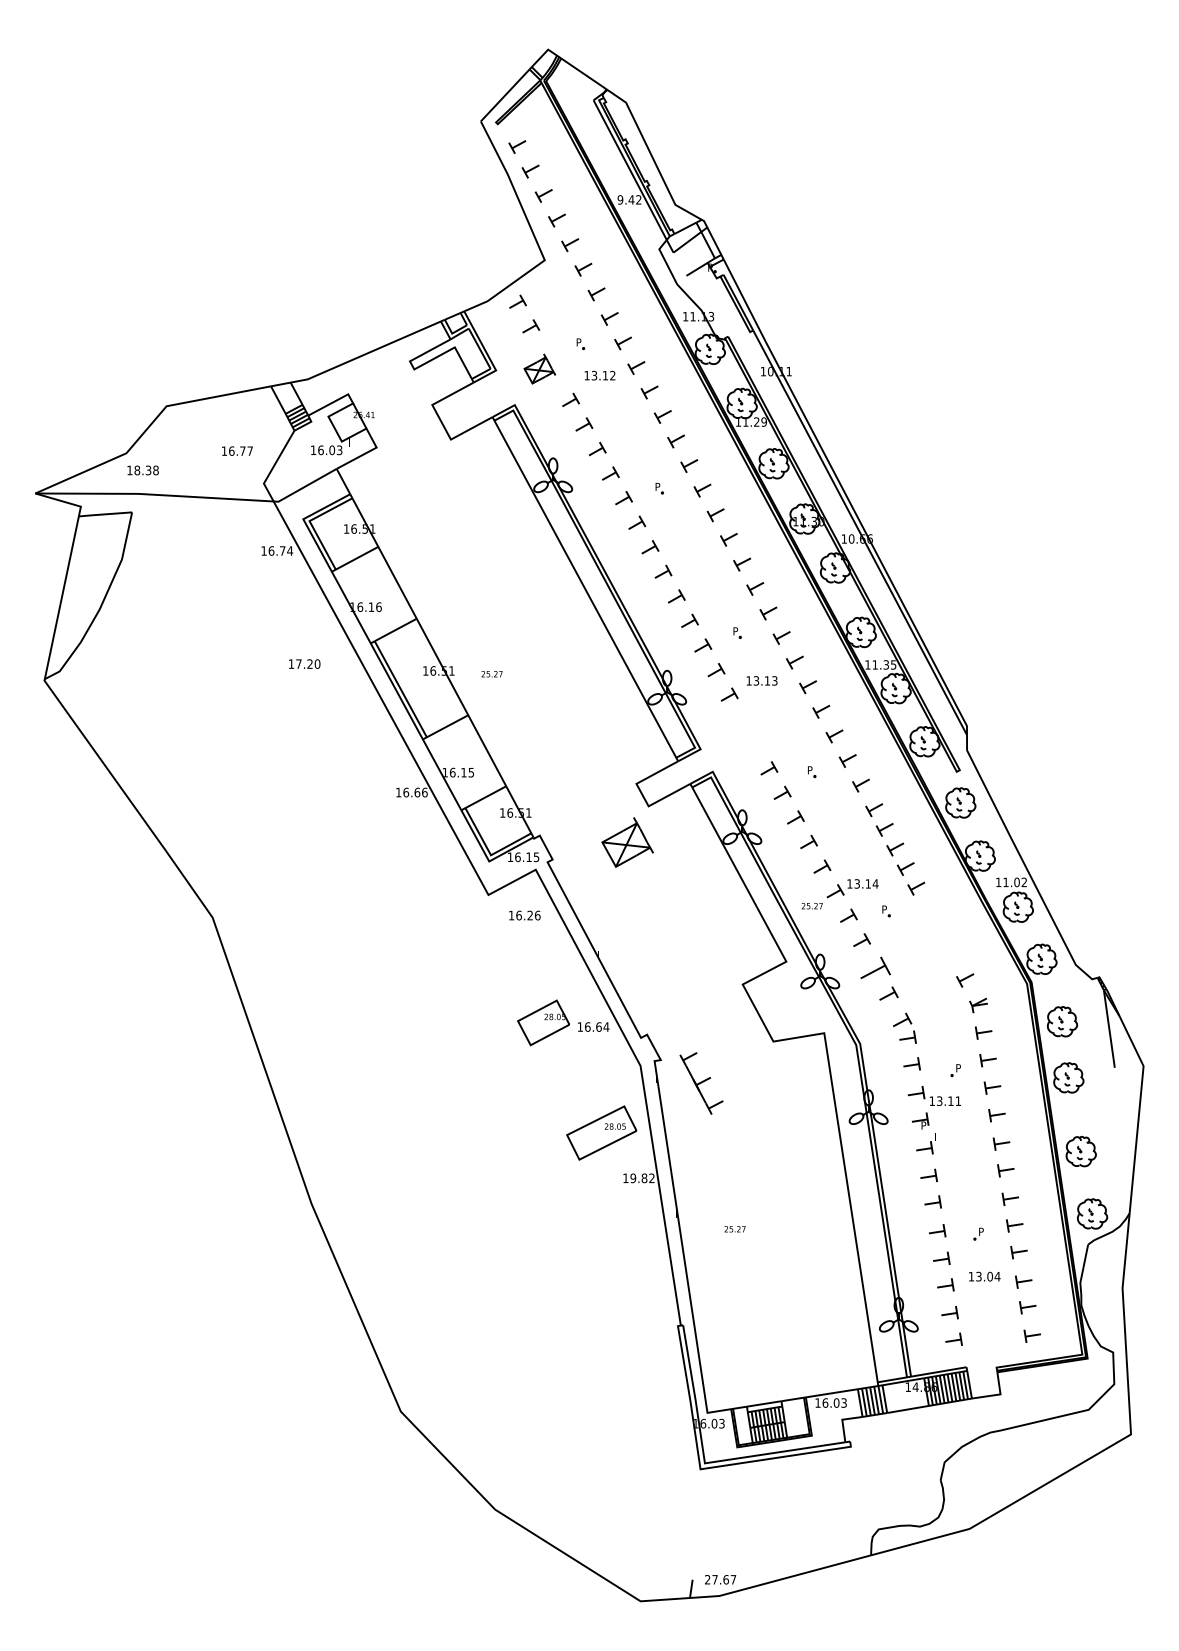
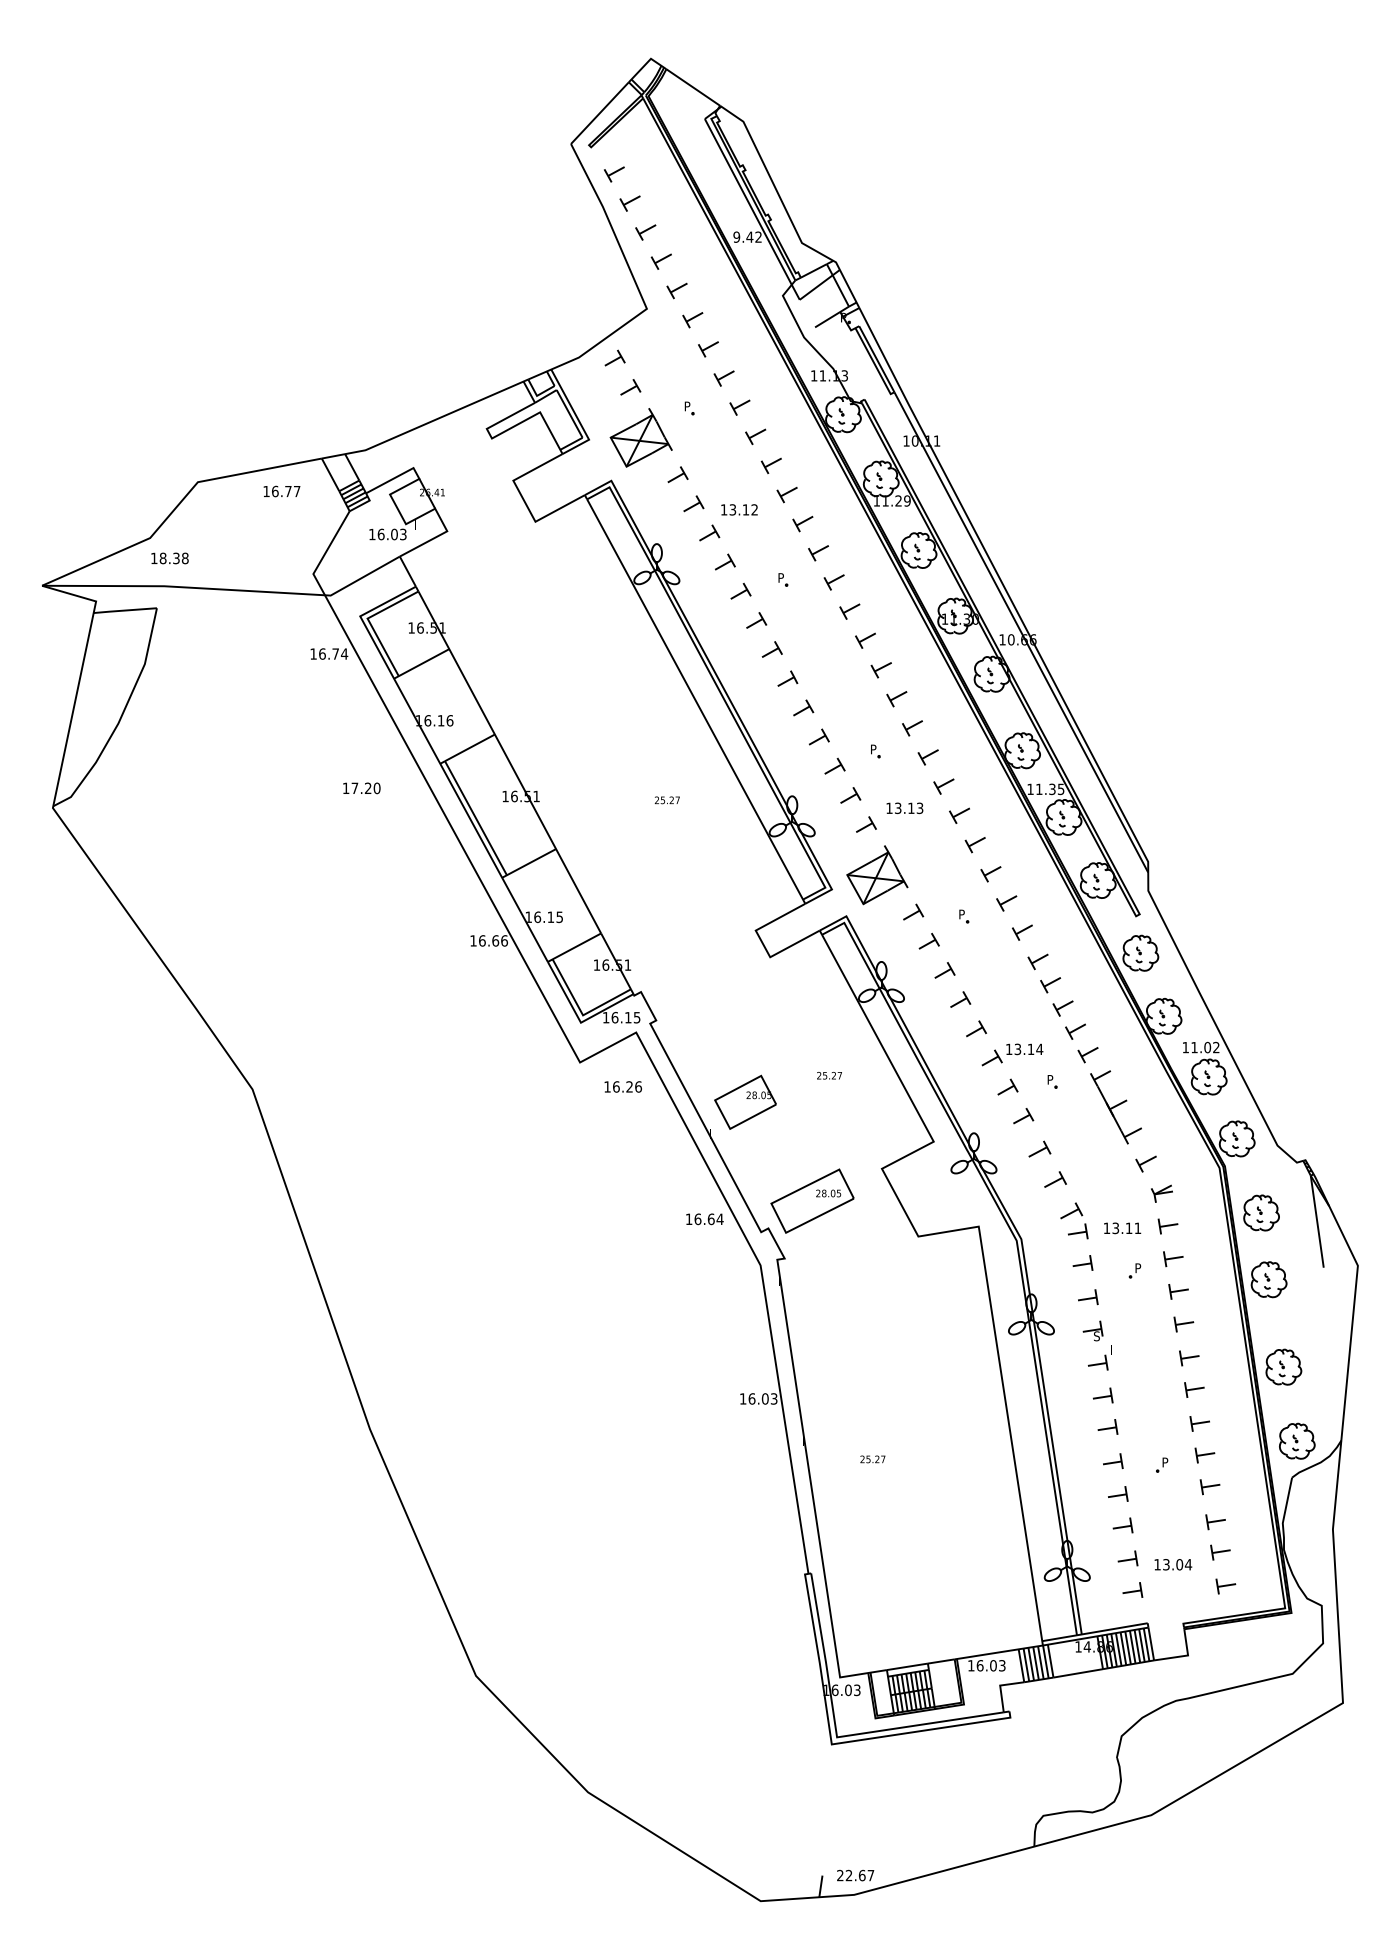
part: (539, 368) -> (640, 437), size x1.67
text: (600, 375) -> (739, 509), moved
text: (237, 451) -> (281, 491), moved
text: (491, 674) -> (666, 800), moved
part: (627, 842) -> (877, 875), moved
text: (812, 905) -> (829, 1075), moved
part: (875, 967) -> (1039, 1148), size x0.62
part: (543, 1022) -> (745, 1101), moved
part: (701, 1083) -> (1115, 1107), moved
text: (945, 1101) -> (1122, 1228), moved
text: (923, 1125) -> (1096, 1336), P -> S
part: (601, 1132) -> (812, 1200), moved
text: (642, 1177) -> (762, 1398), 19.82 -> 16.03
text: (984, 1276) -> (1173, 1564), moved
text: (714, 1579) -> (848, 1875), 27.67 -> 22.67

